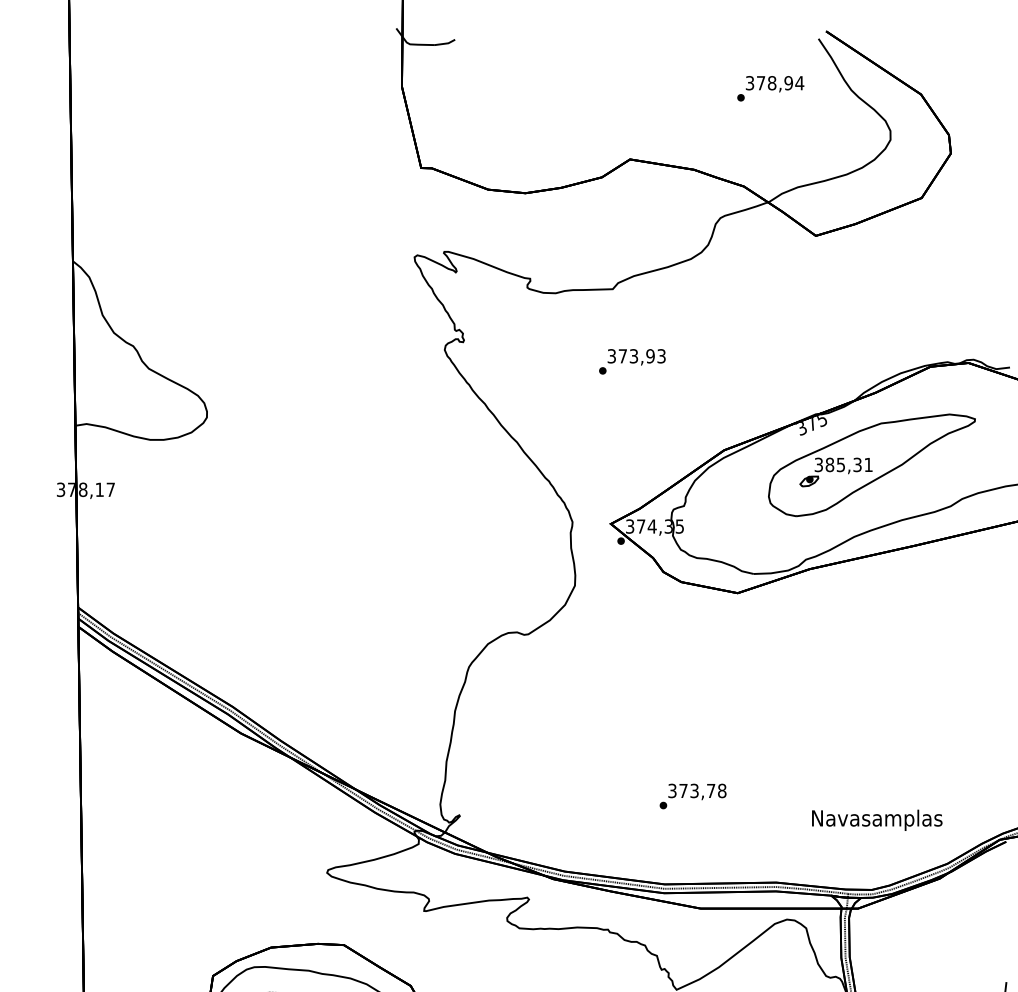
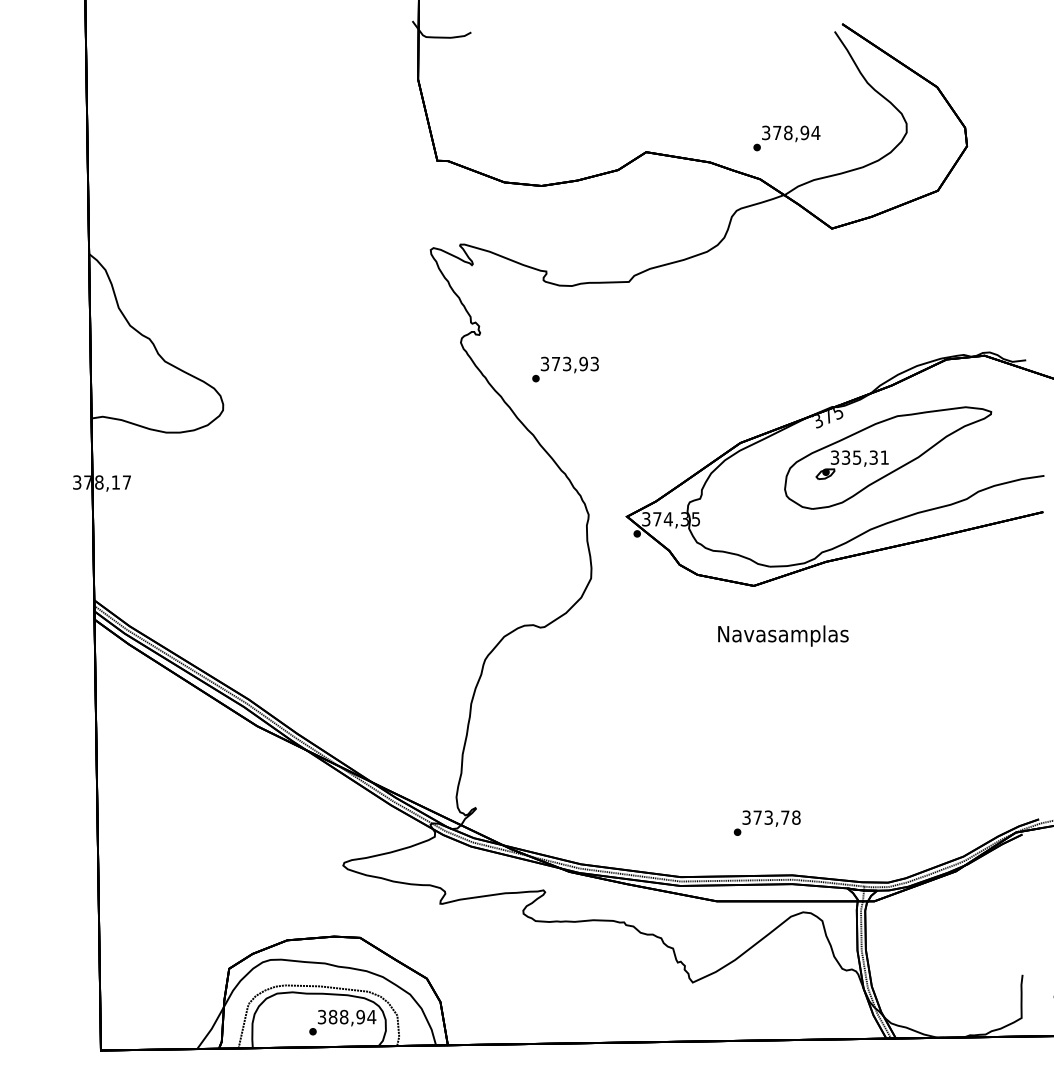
text: (770, 88) -> (786, 138), moved
text: (632, 361) -> (565, 369), moved
text: (829, 464) -> (845, 457), 385,31 -> 335,31
text: (692, 795) -> (766, 822), moved
text: (877, 819) -> (783, 635), moved

